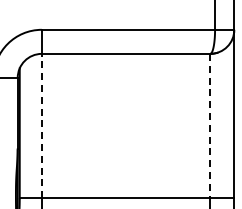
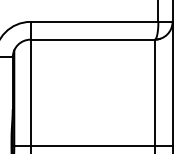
line: (41, 125) -> (30, 92), dashed -> solid
line: (210, 126) -> (155, 93), dashed -> solid

